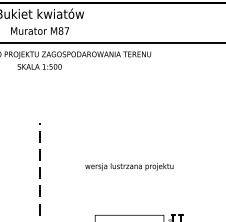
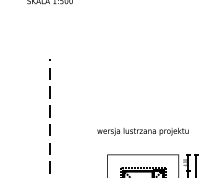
text: (129, 166) -> (143, 131), moved

